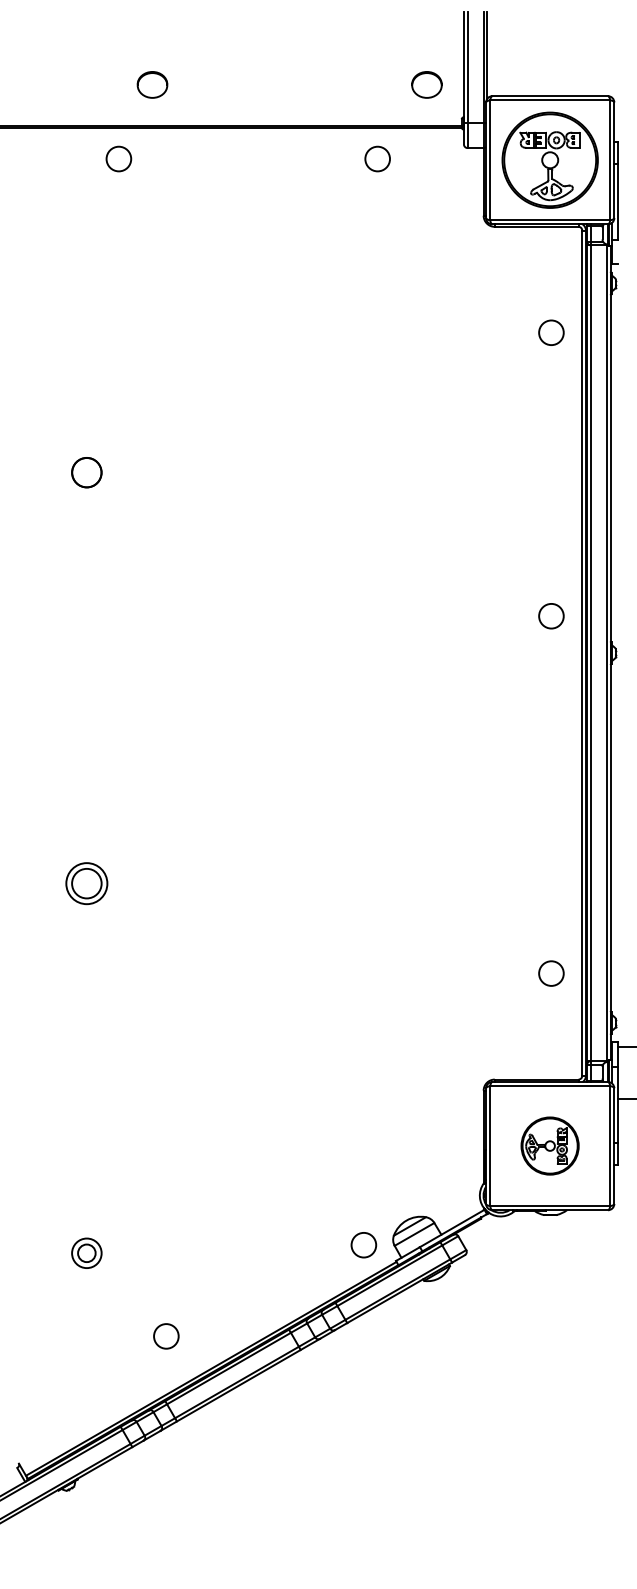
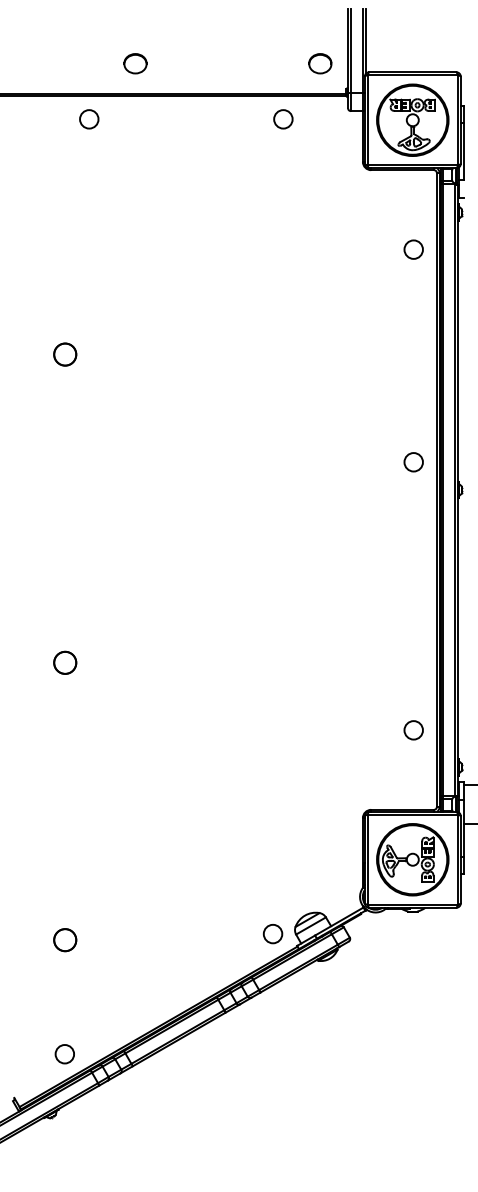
part: (152, 84) -> (135, 63), moved
circle: (86, 883) -> (64, 662), size x0.71
part: (549, 1145) -> (412, 859), size x1.67
circle: (86, 1253) -> (64, 940), size x1.67
circle: (166, 1336) -> (64, 1054), moved

